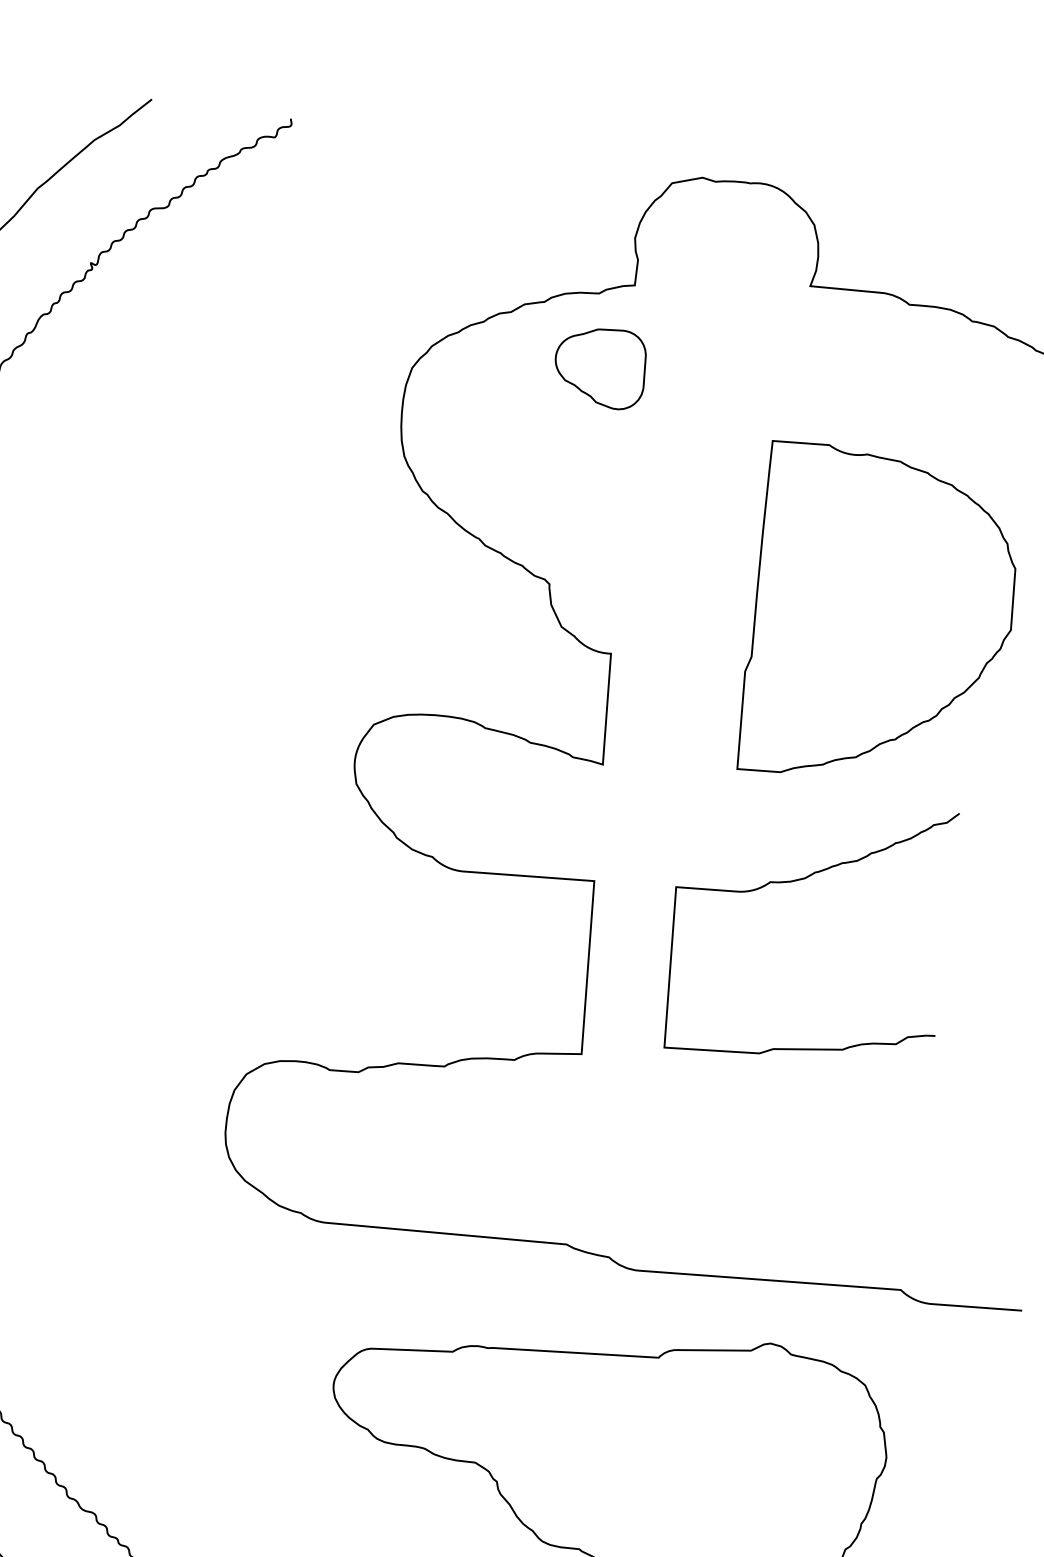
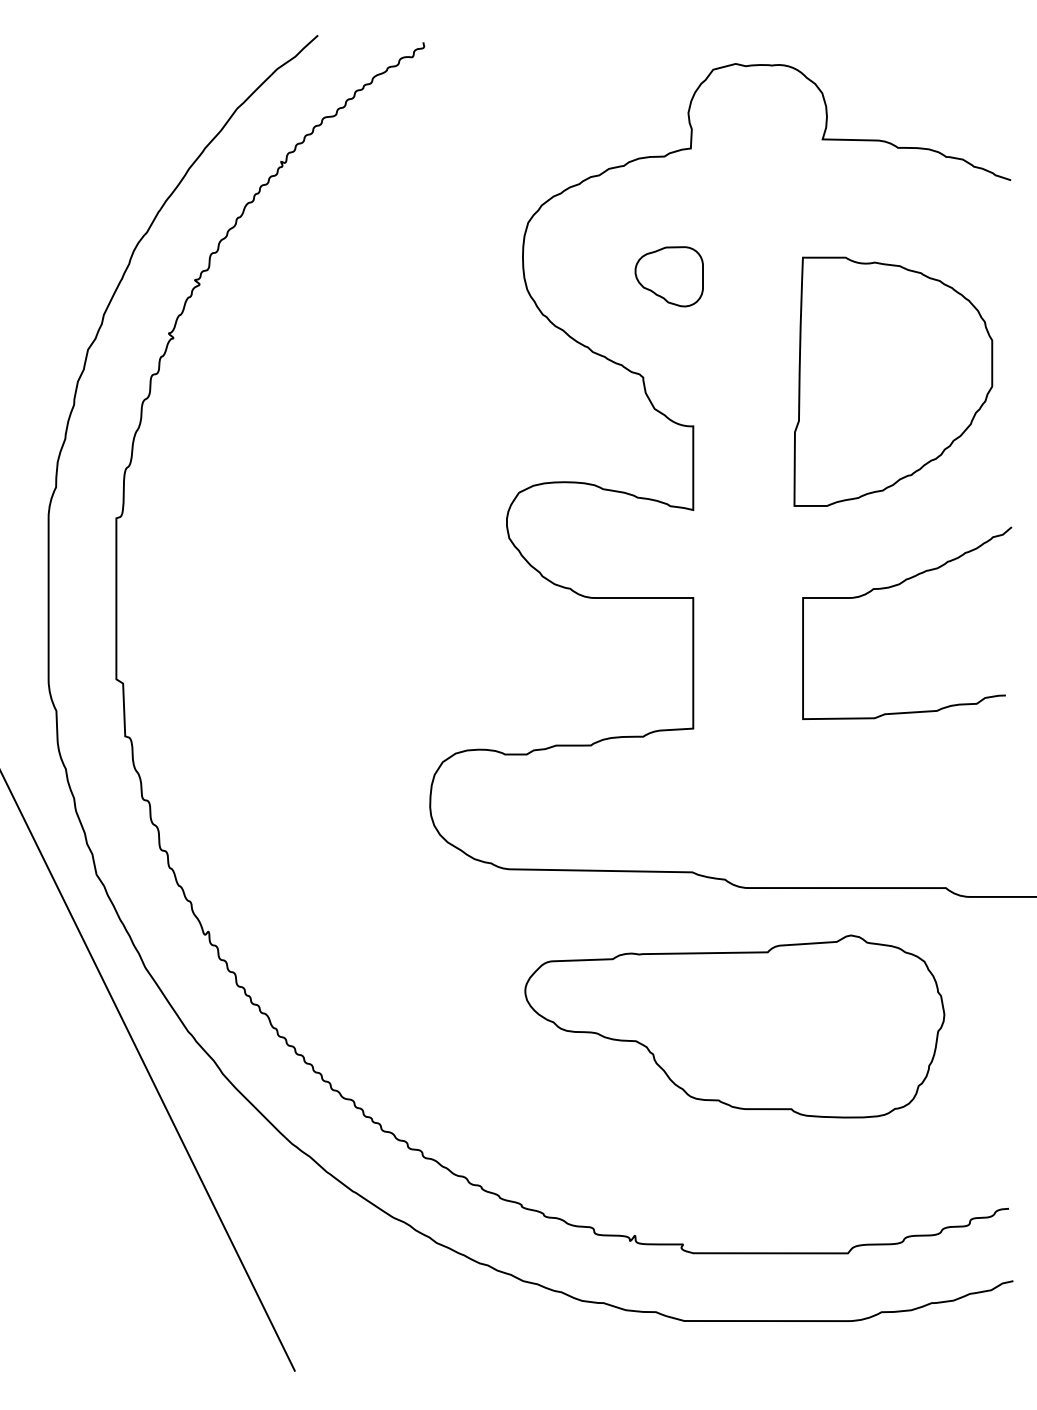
part: (599, 368) -> (668, 276), moved
curve: (801, 880) -> (896, 586), moved

